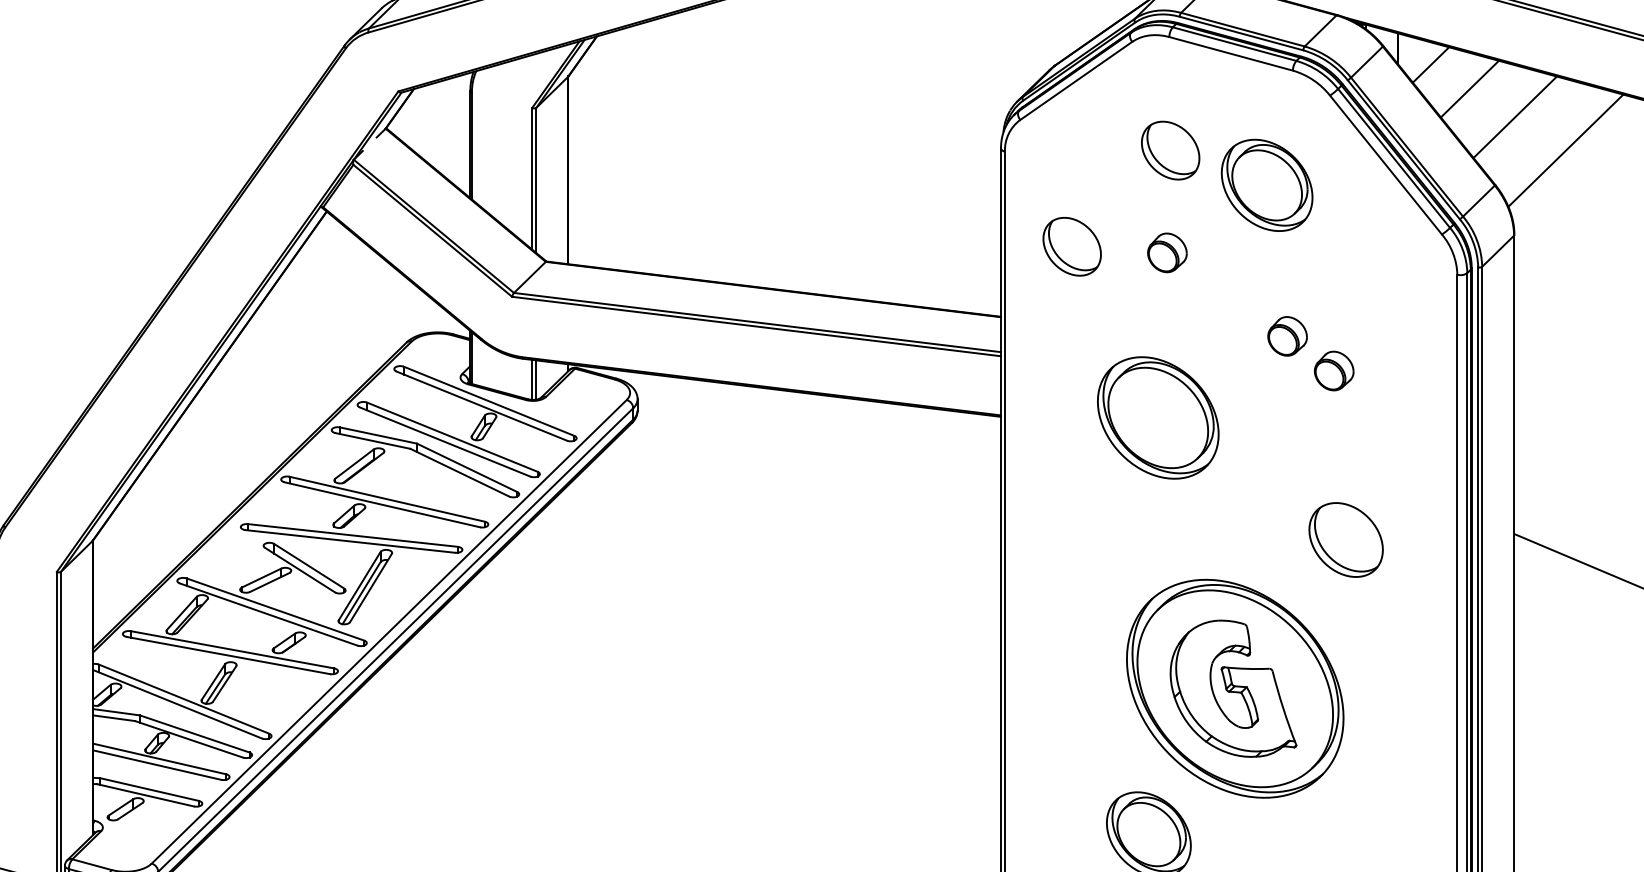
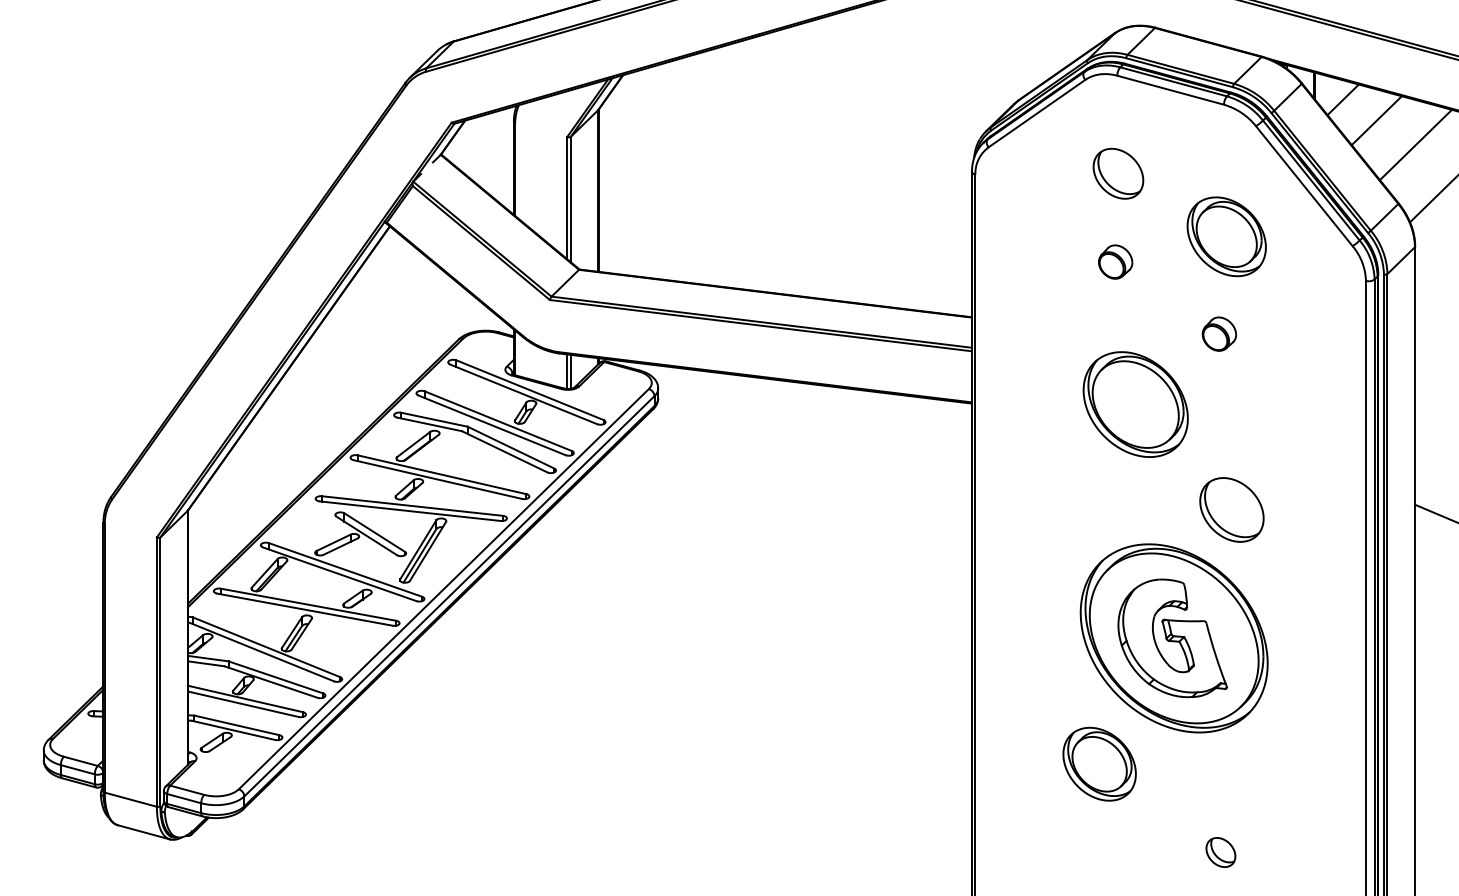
part: (1266, 185) -> (1226, 236), moved
part: (1072, 246) -> (1033, 256), removed
part: (1334, 370) -> (1259, 363), removed
part: (1157, 417) -> (1135, 404), moved
part: (1345, 539) -> (1231, 509), moved

